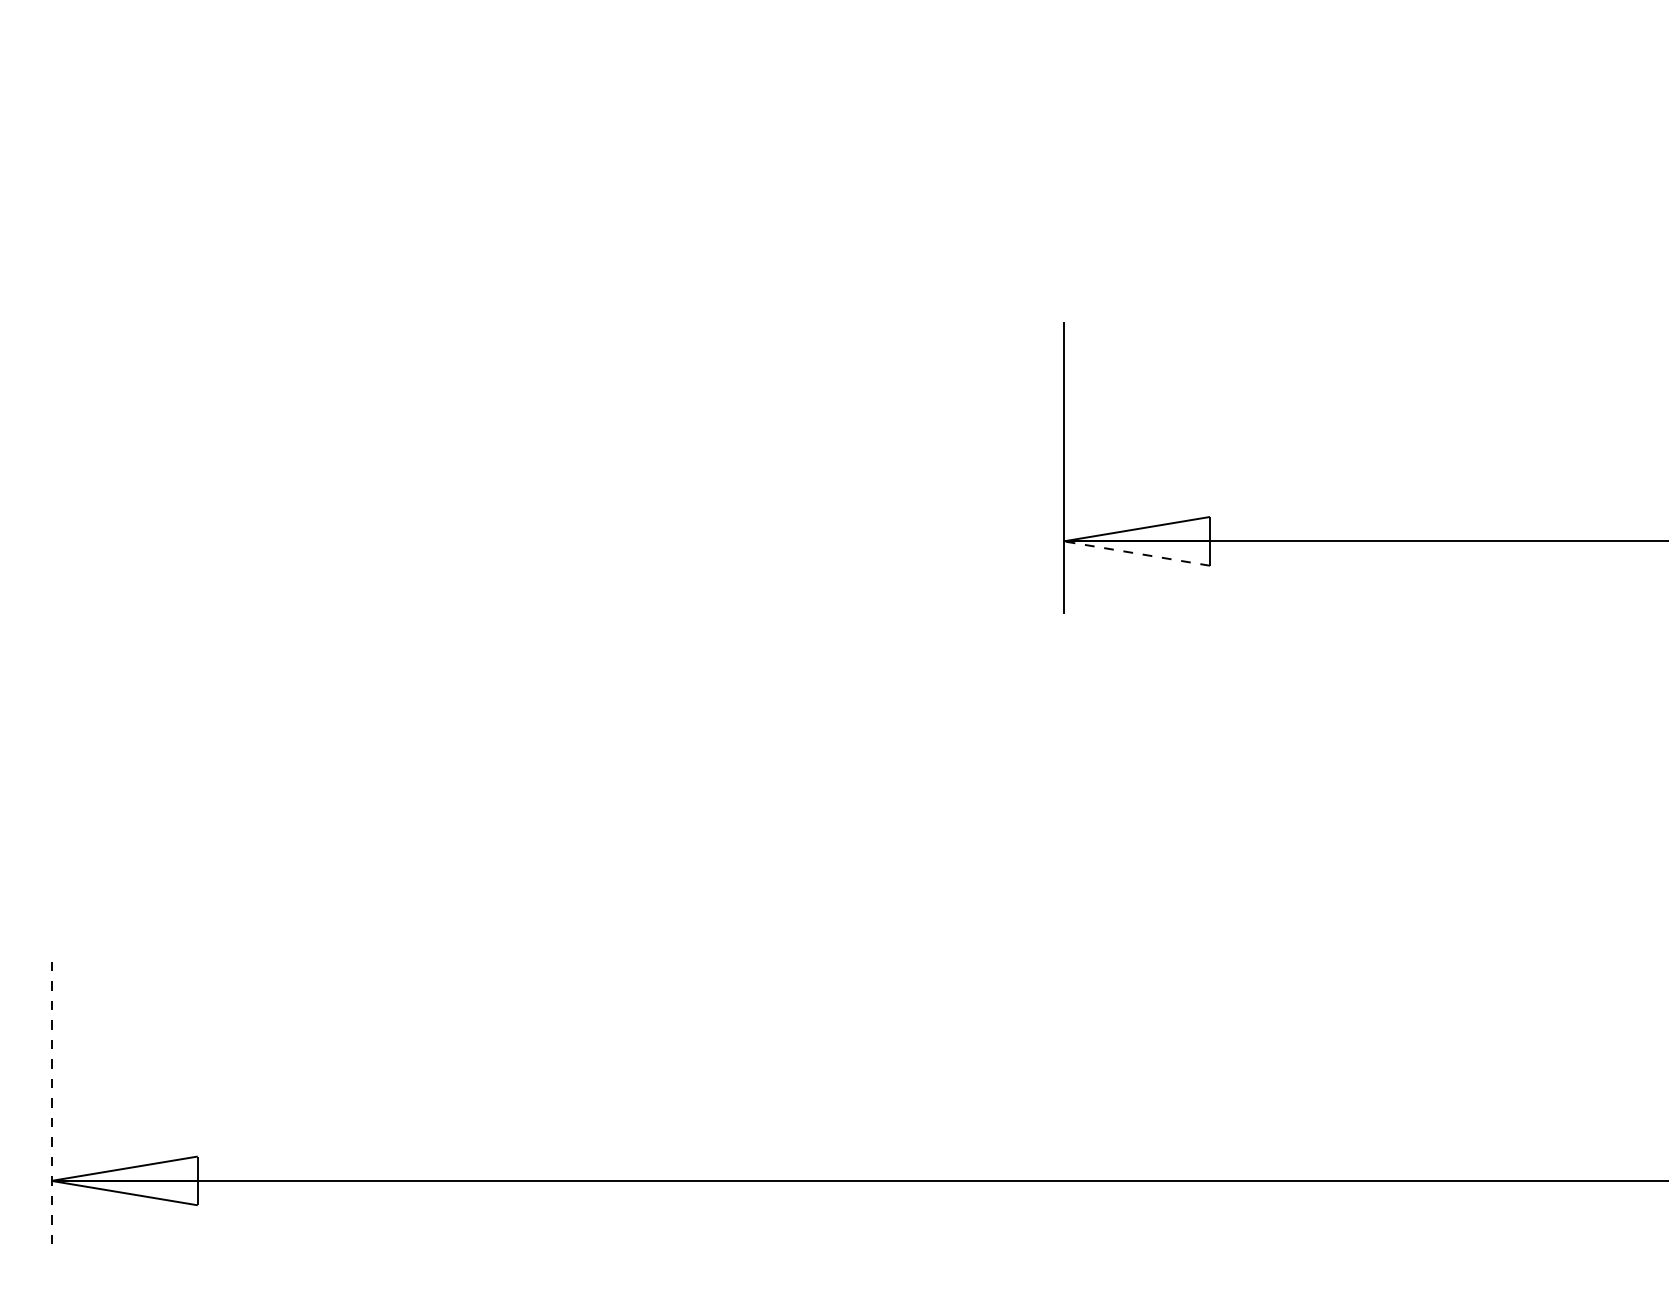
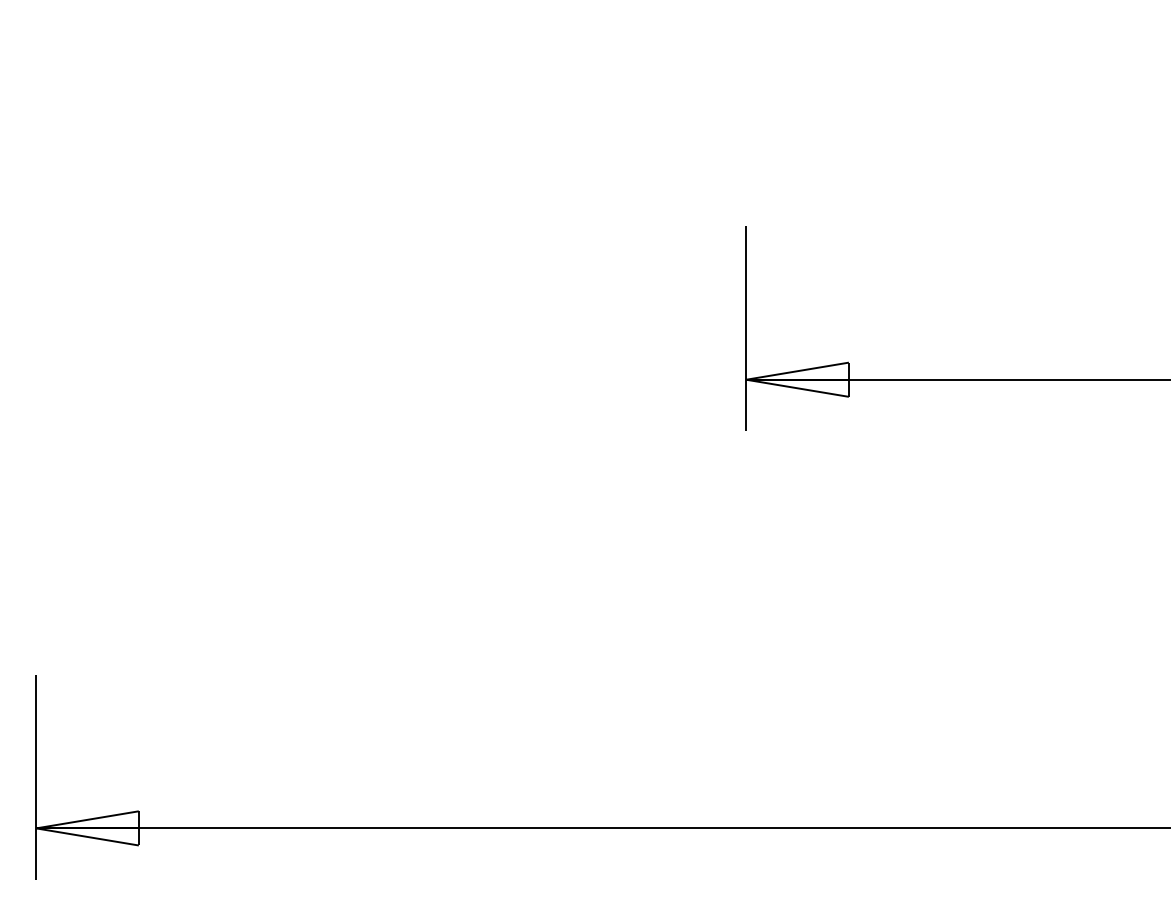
line: (1136, 553) -> (797, 388), dashed -> solid
line: (51, 1108) -> (36, 777), dashed -> solid

